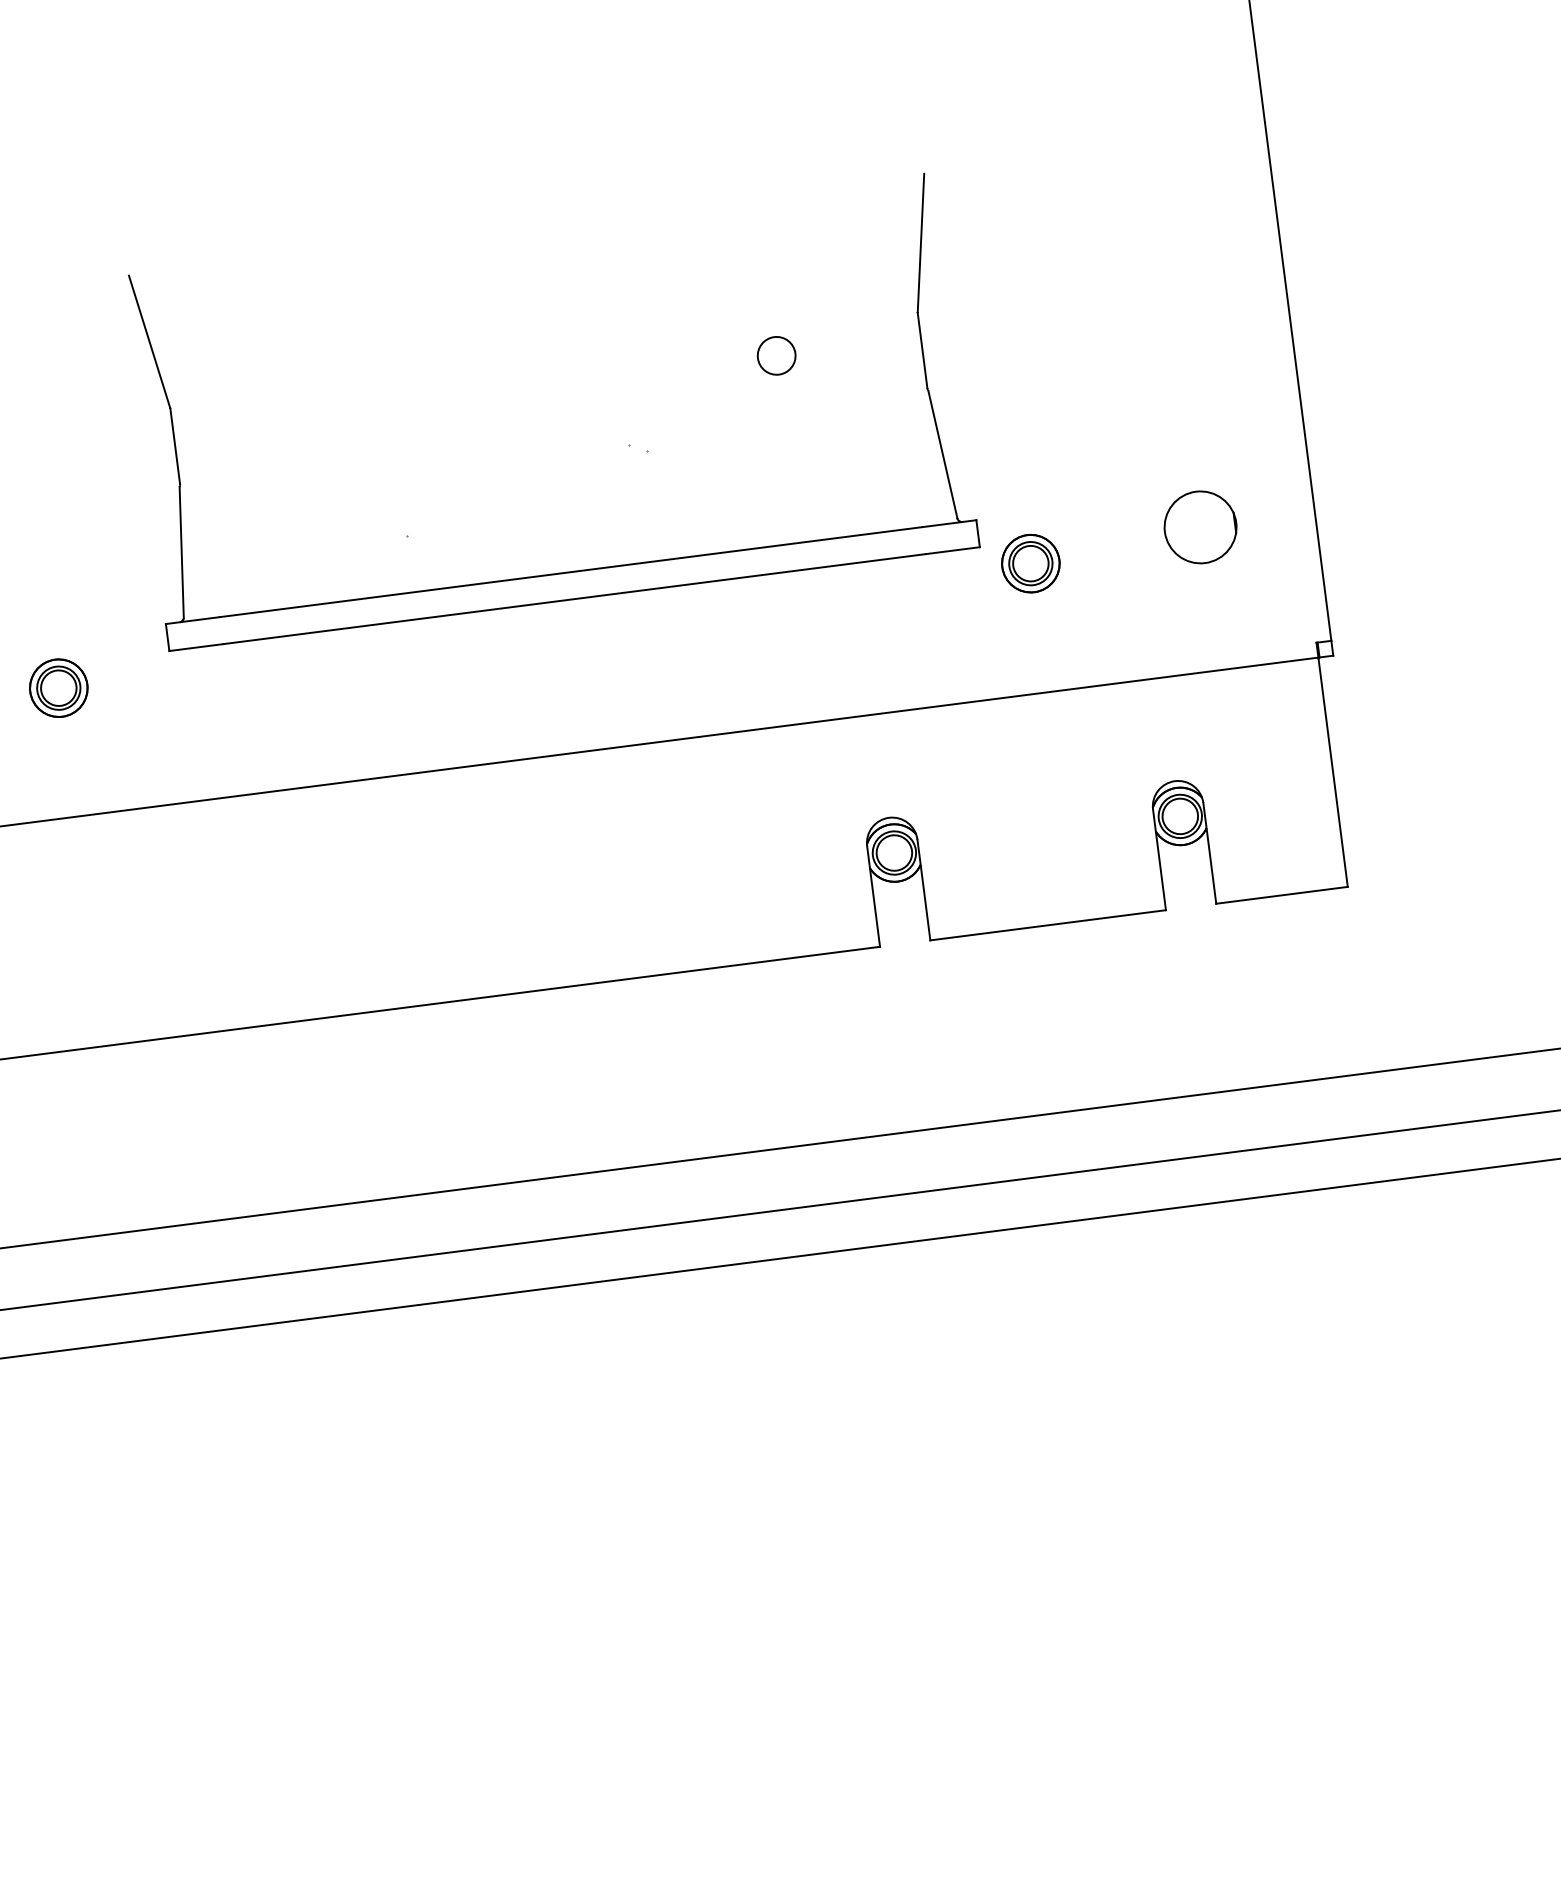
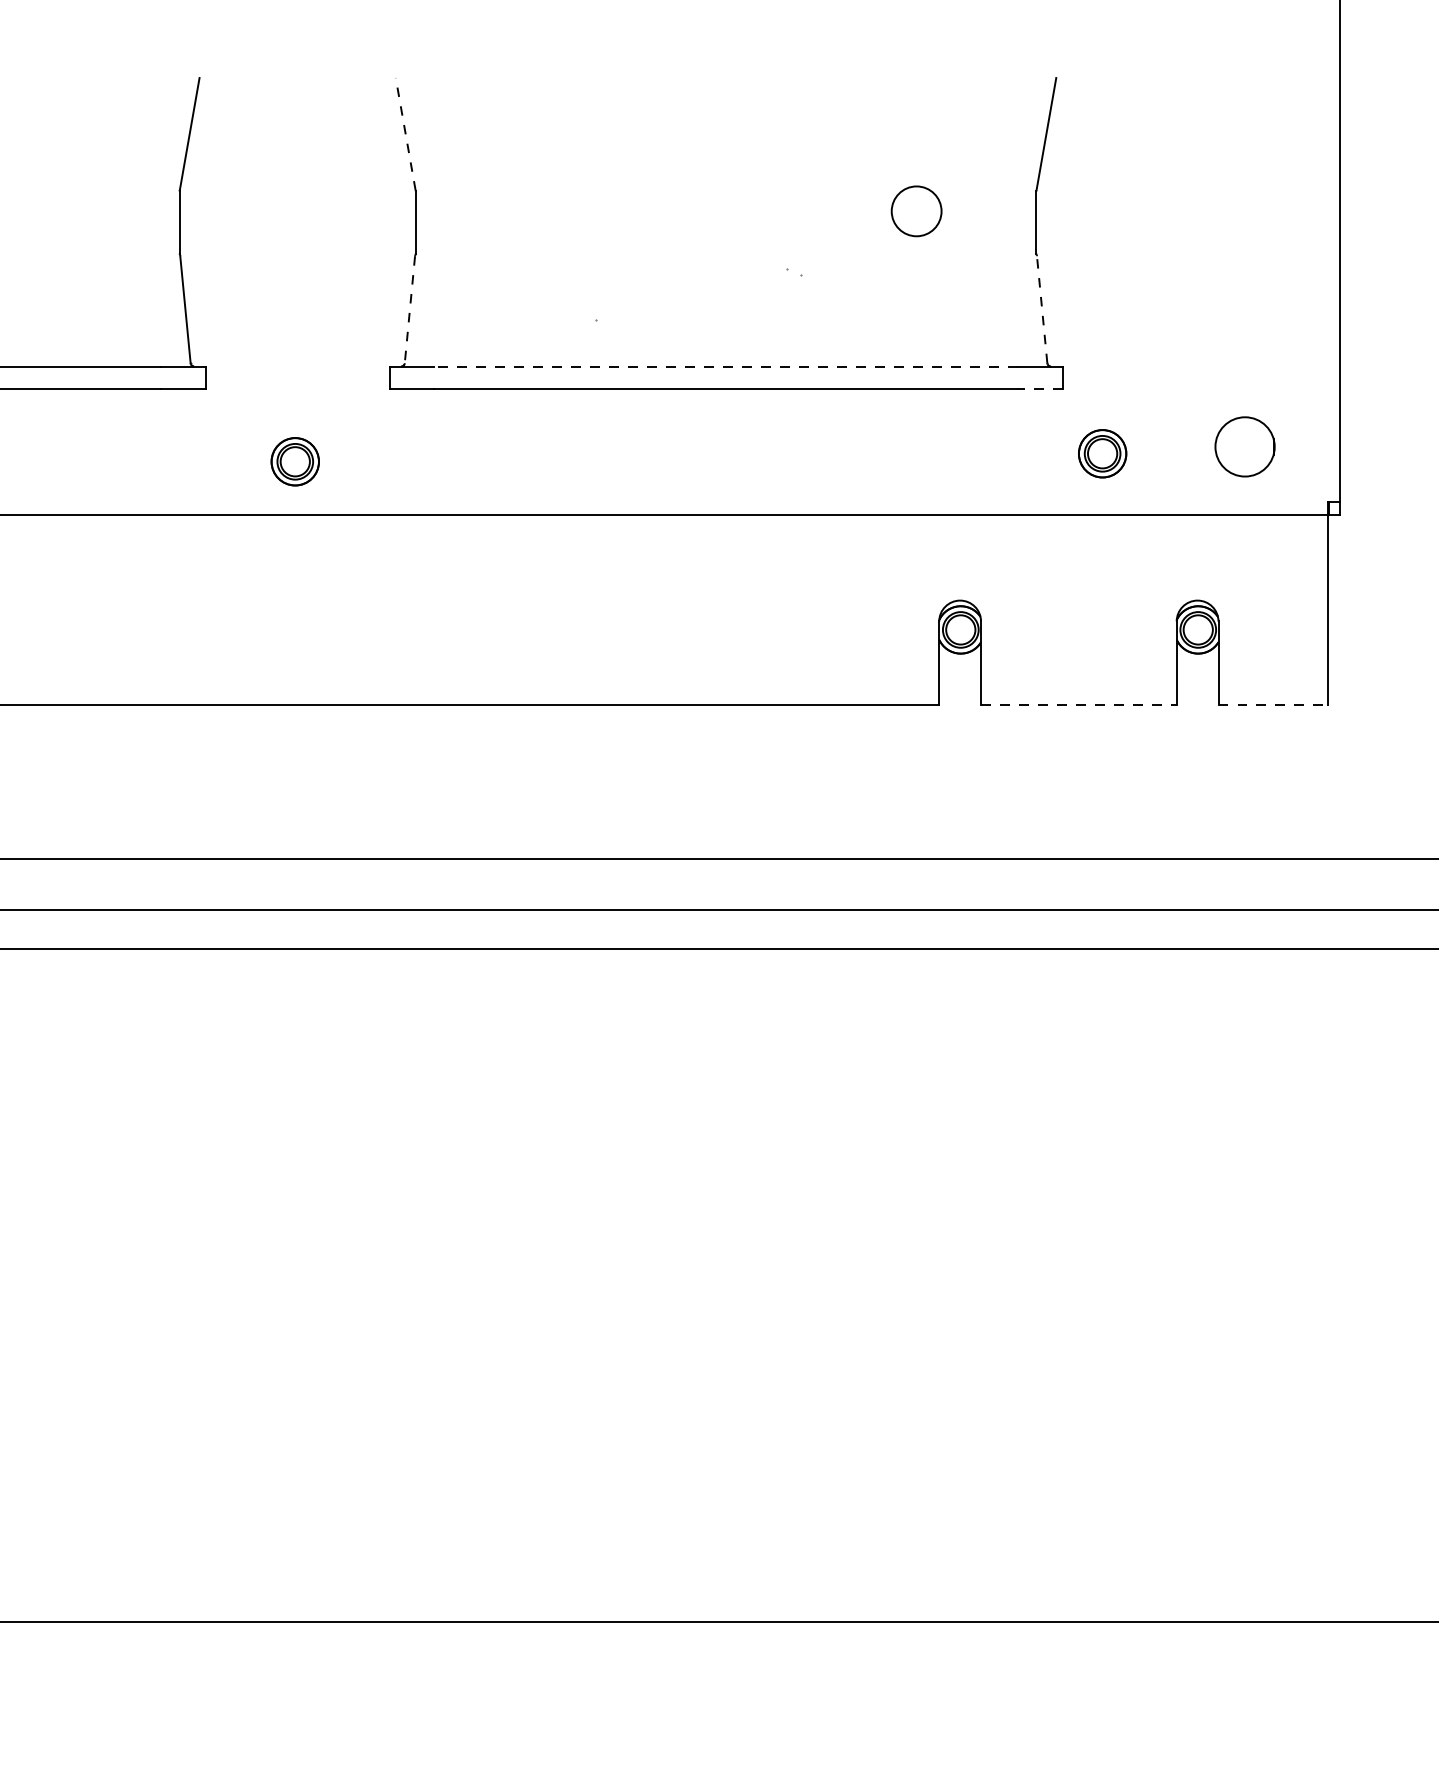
line: (149, 340) -> (405, 133), solid -> dashed
circle: (776, 354) -> (916, 210), size x1.6
line: (943, 454) -> (1042, 309), solid -> dashed
circle: (1199, 527) -> (1244, 446), moved
line: (951, 550) -> (1039, 388), solid -> dashed
line: (181, 552) -> (409, 309), solid -> dashed
part: (1030, 563) -> (1102, 453), moved
line: (571, 571) -> (726, 366), solid -> dashed
part: (57, 687) -> (294, 461), moved
line: (1282, 895) -> (1273, 705), solid -> dashed
line: (1047, 925) -> (1078, 705), solid -> dashed

